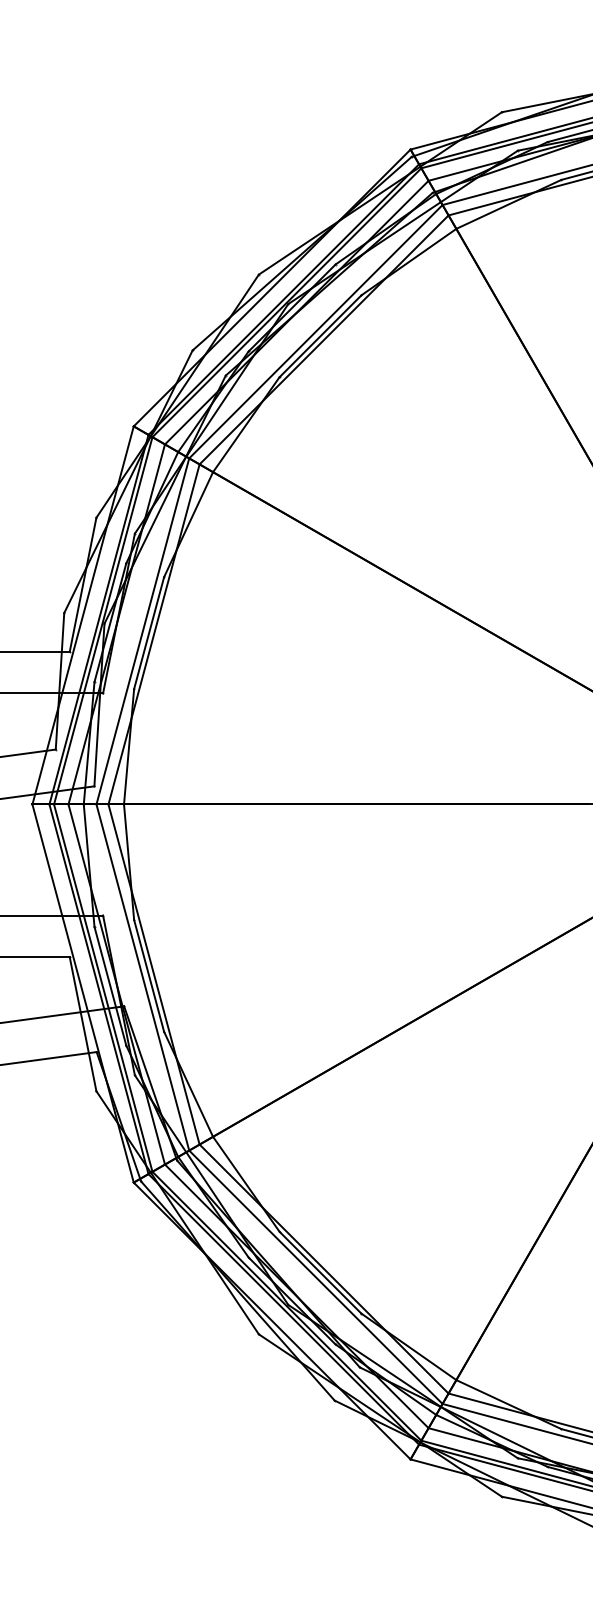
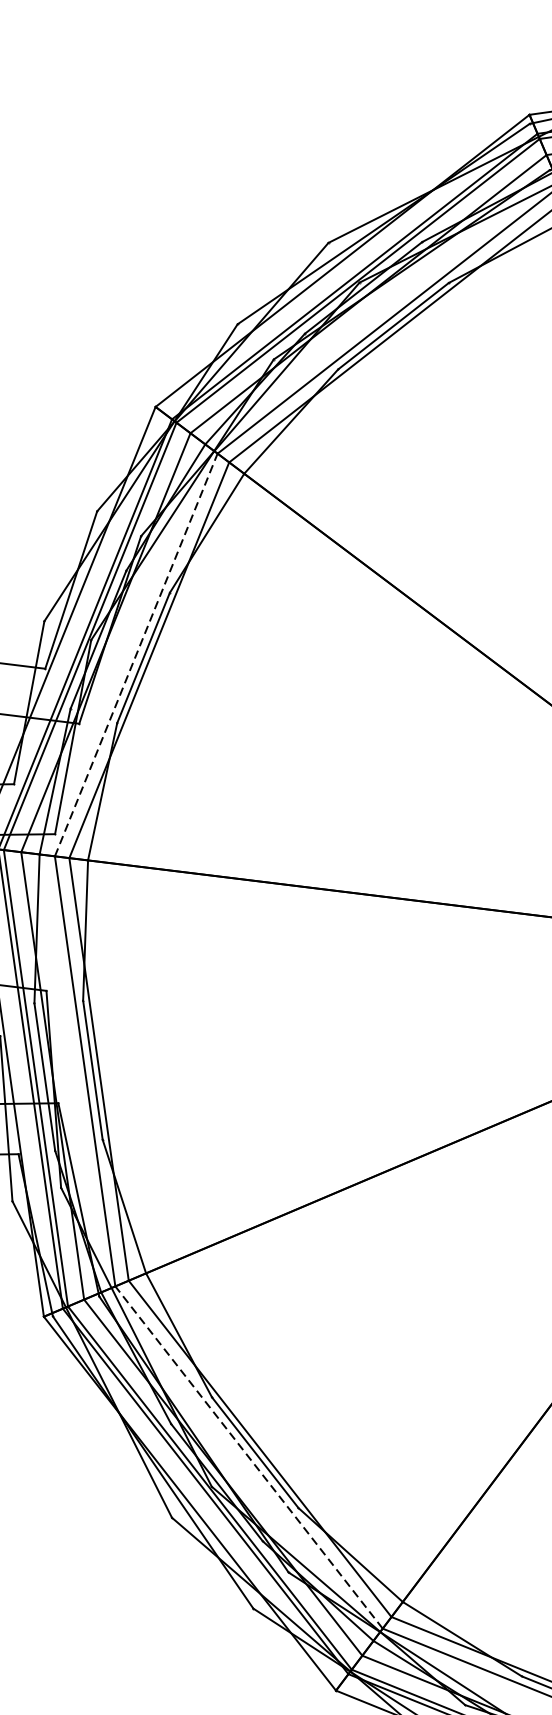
line: (142, 630) -> (135, 653), solid -> dashed
line: (315, 1276) -> (248, 1456), solid -> dashed

